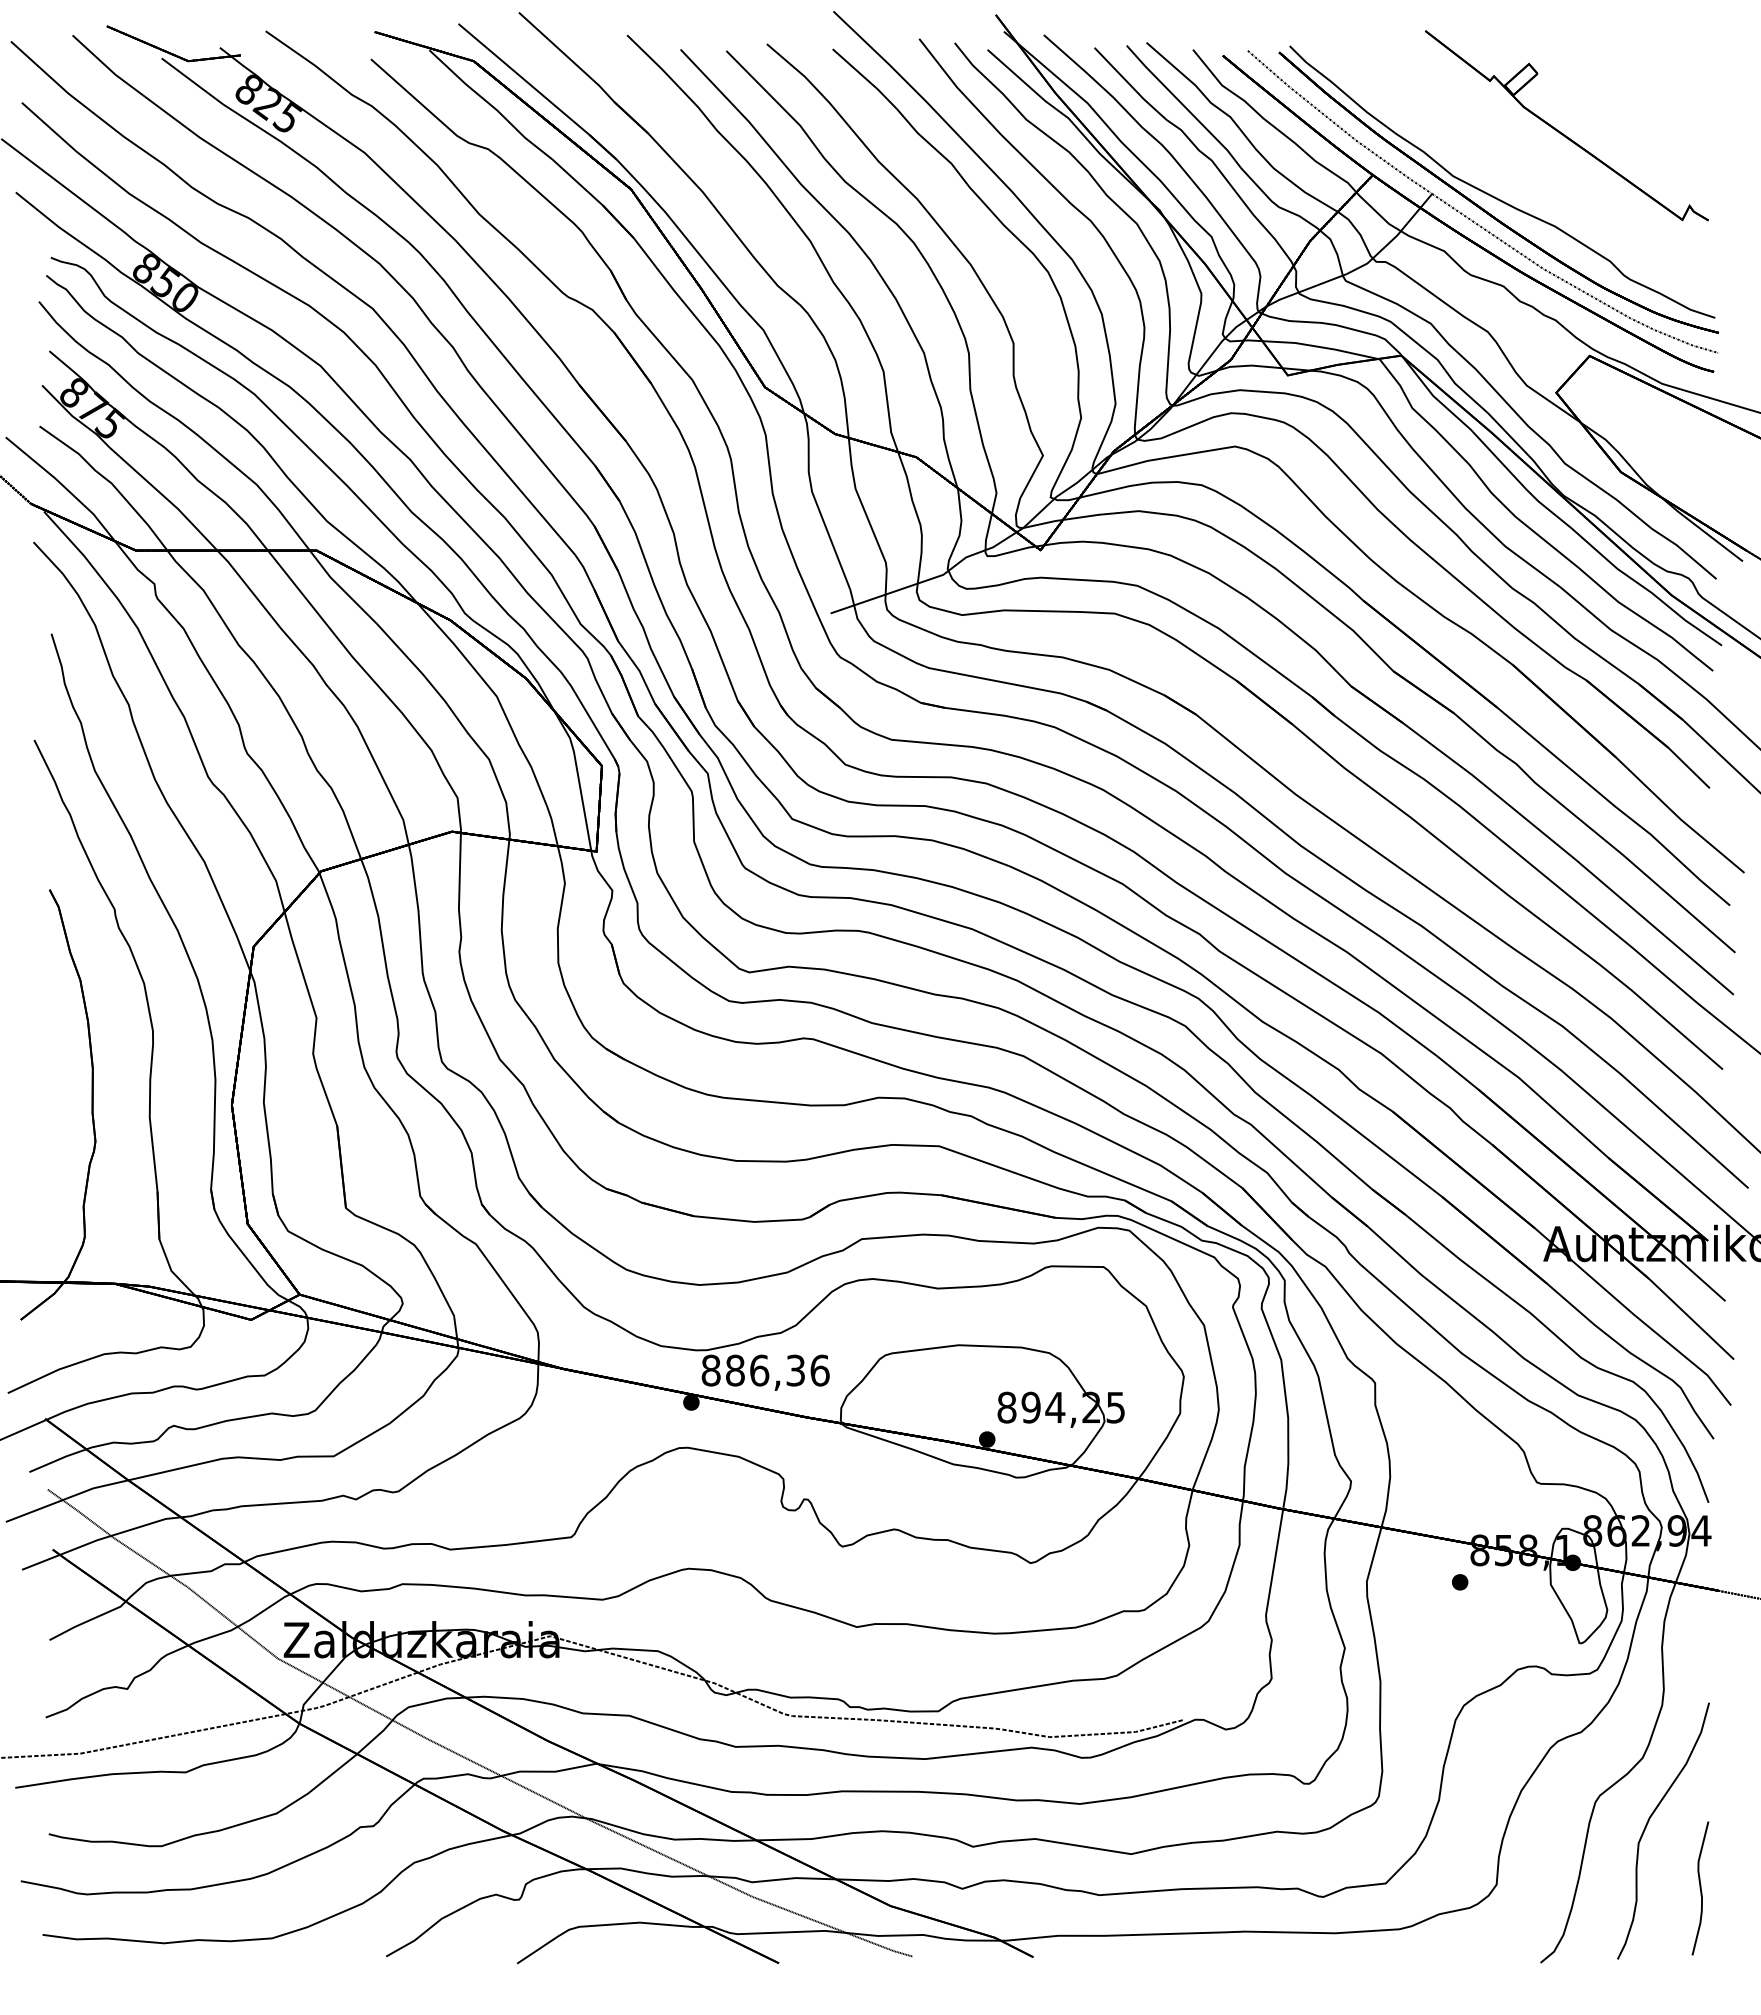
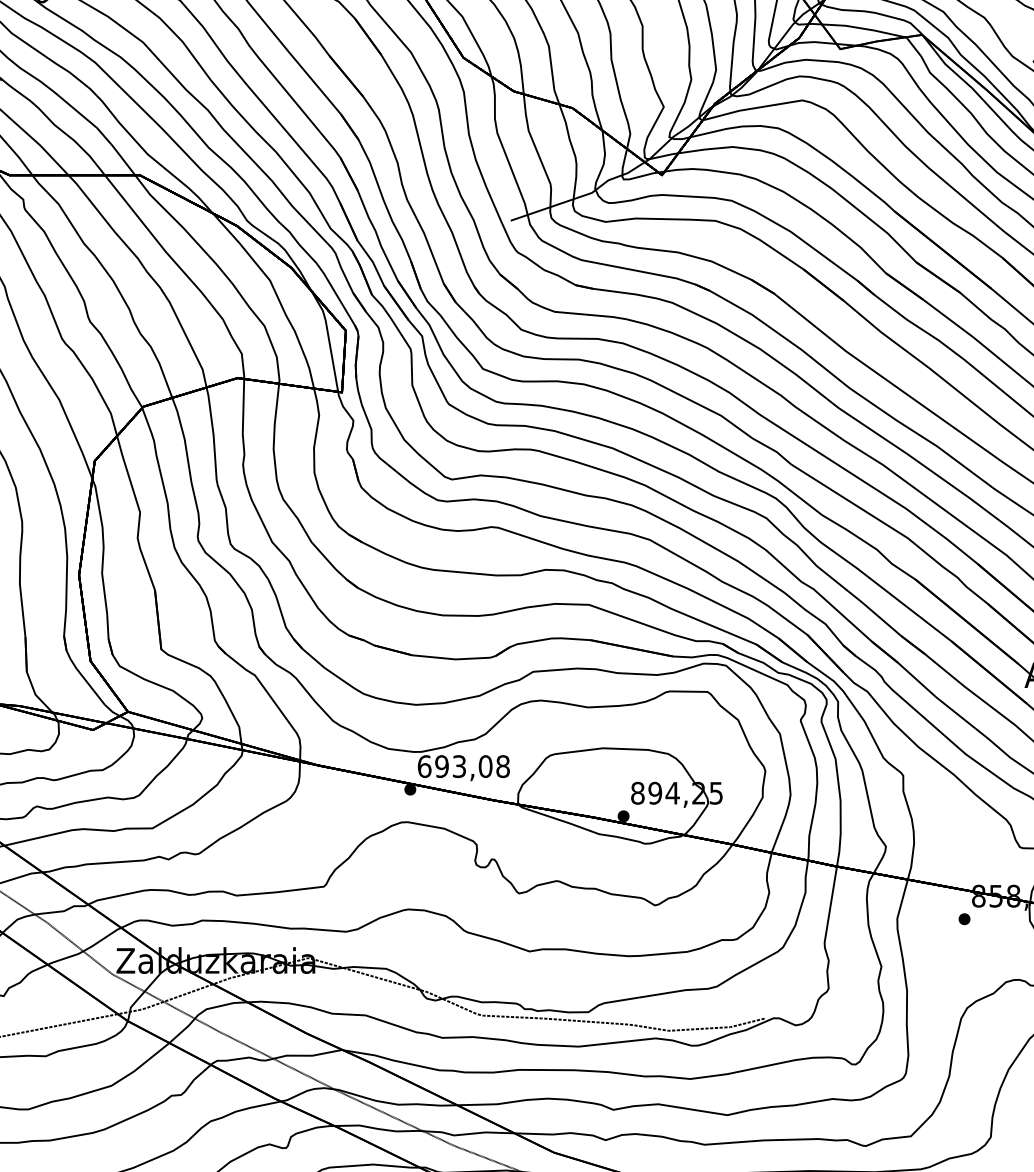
text: (765, 1370) -> (463, 766), 886,36 -> 693,08

